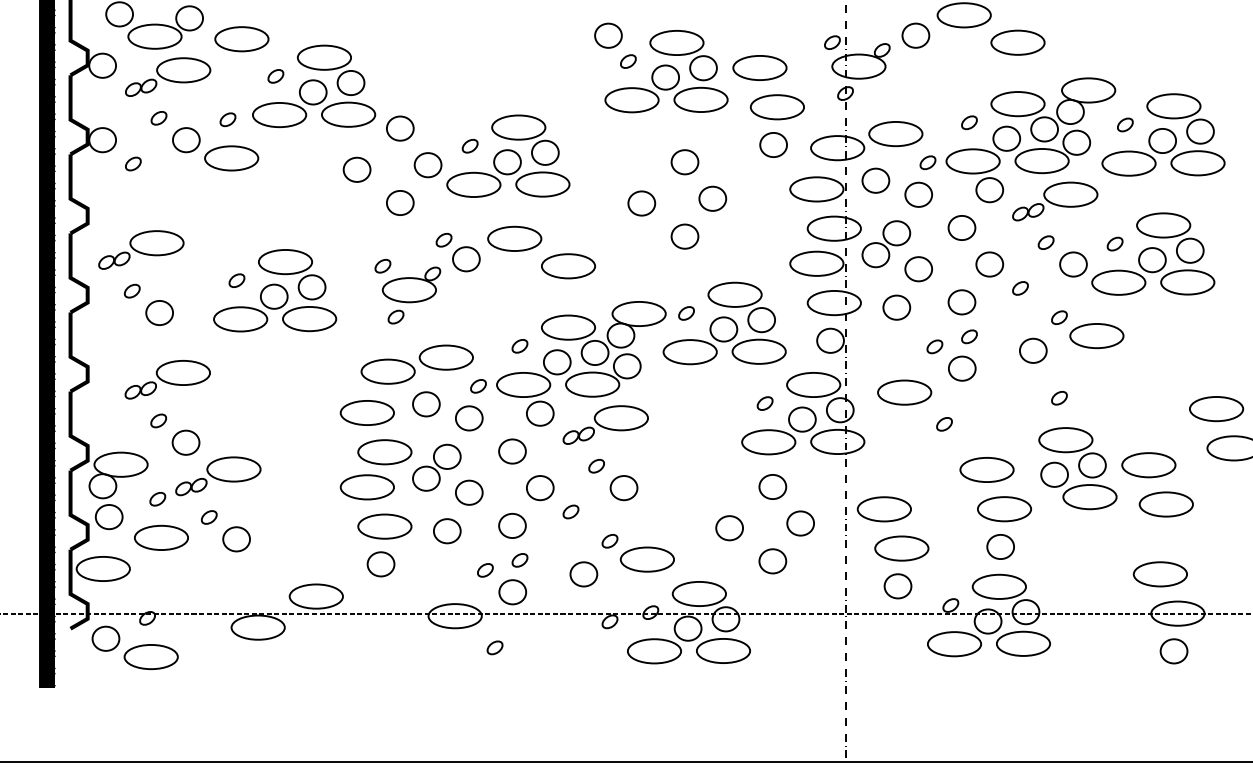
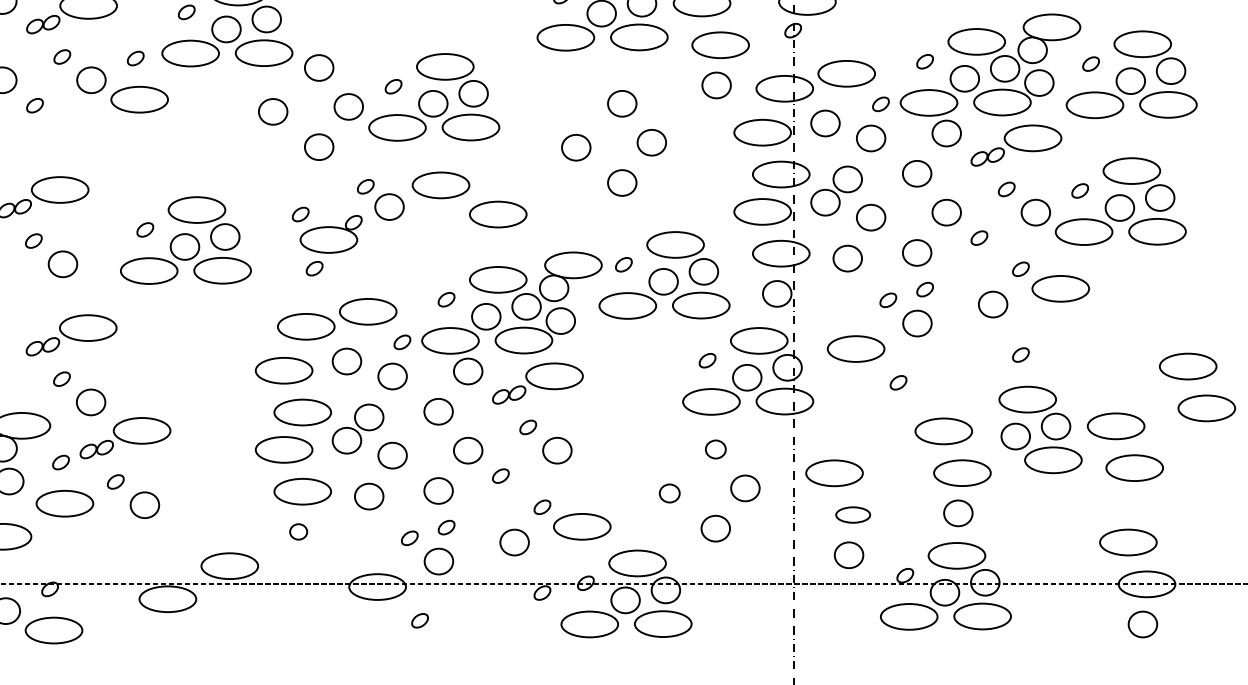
part: (772, 486) -> (715, 448), size x0.7
part: (729, 528) -> (669, 493), size x0.7
part: (901, 548) -> (852, 514), size x0.6
part: (380, 564) -> (298, 532), size x0.6

